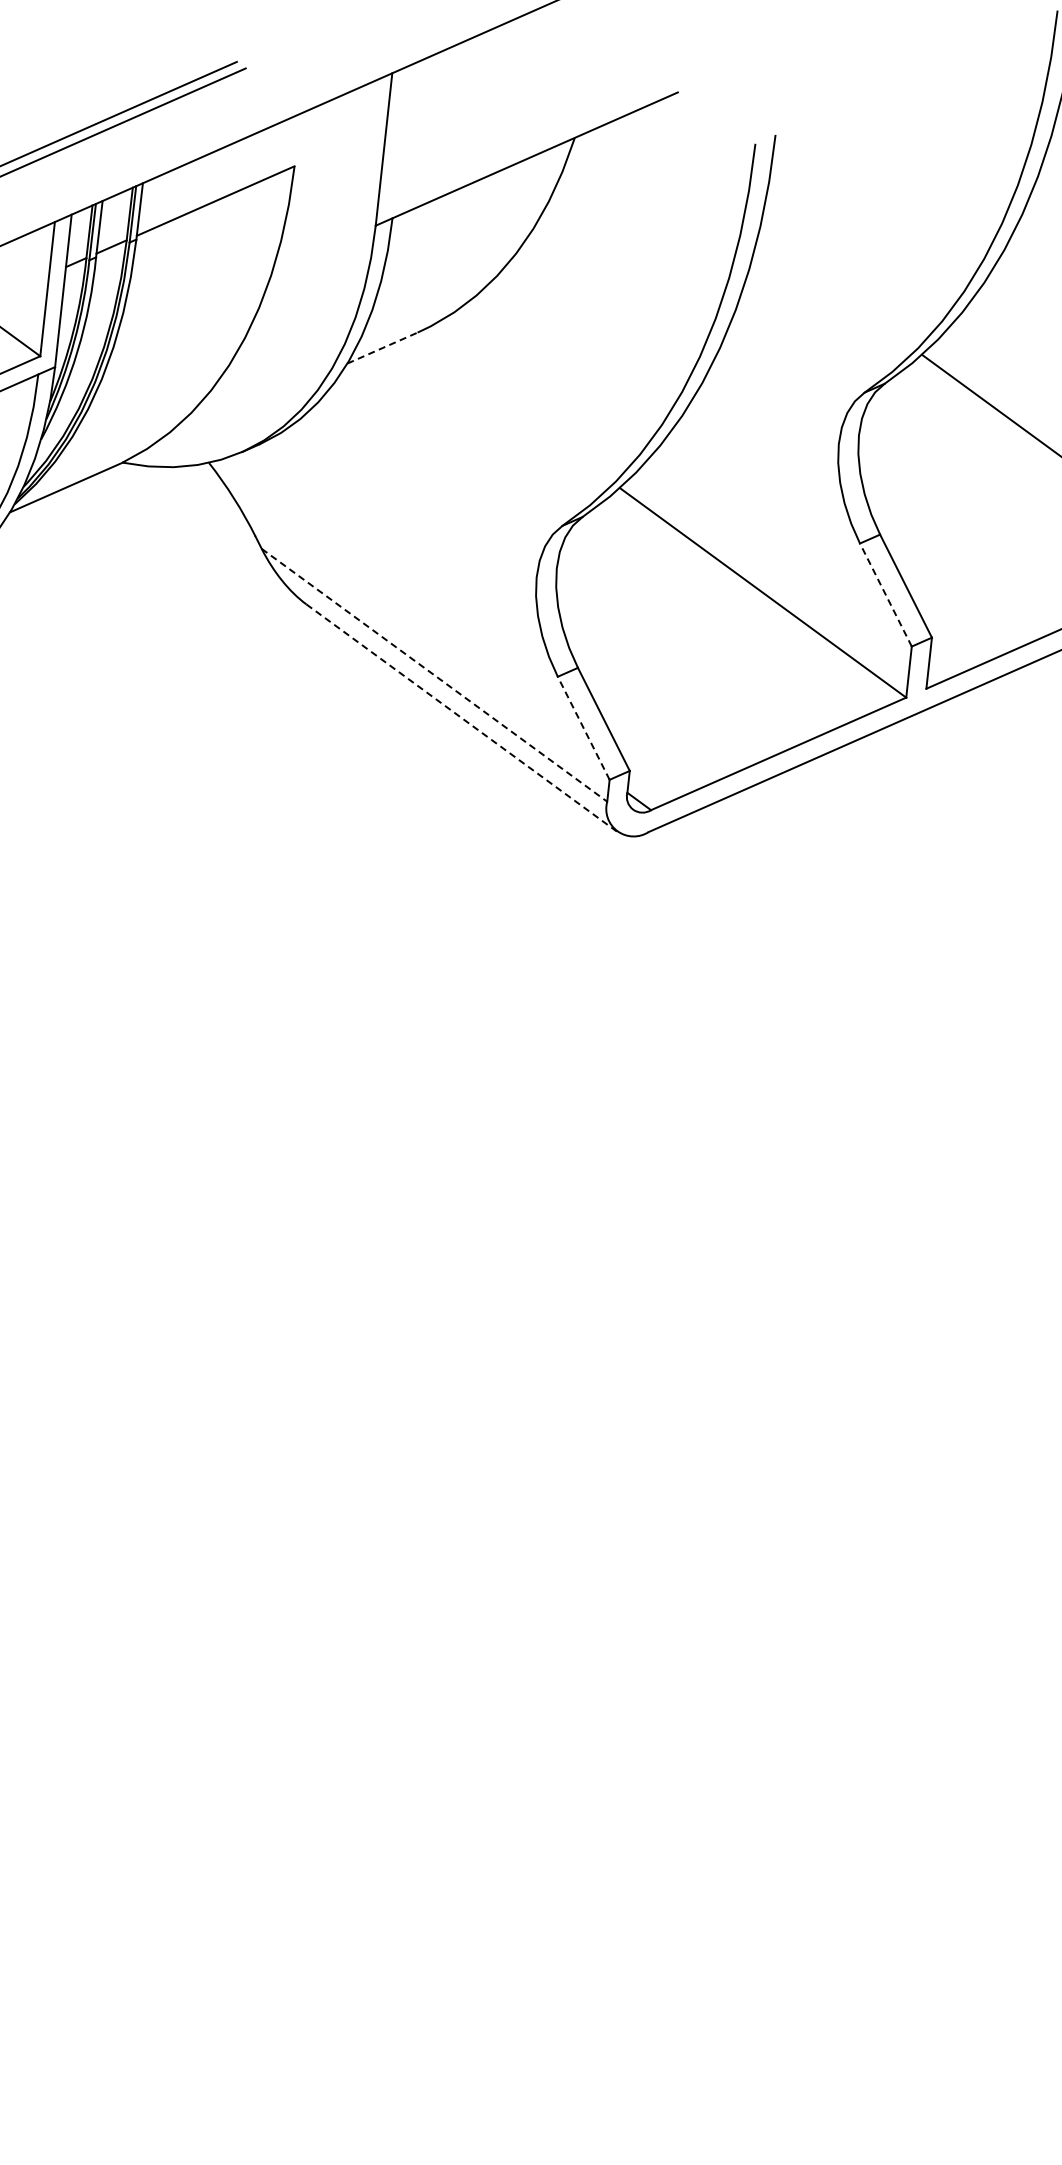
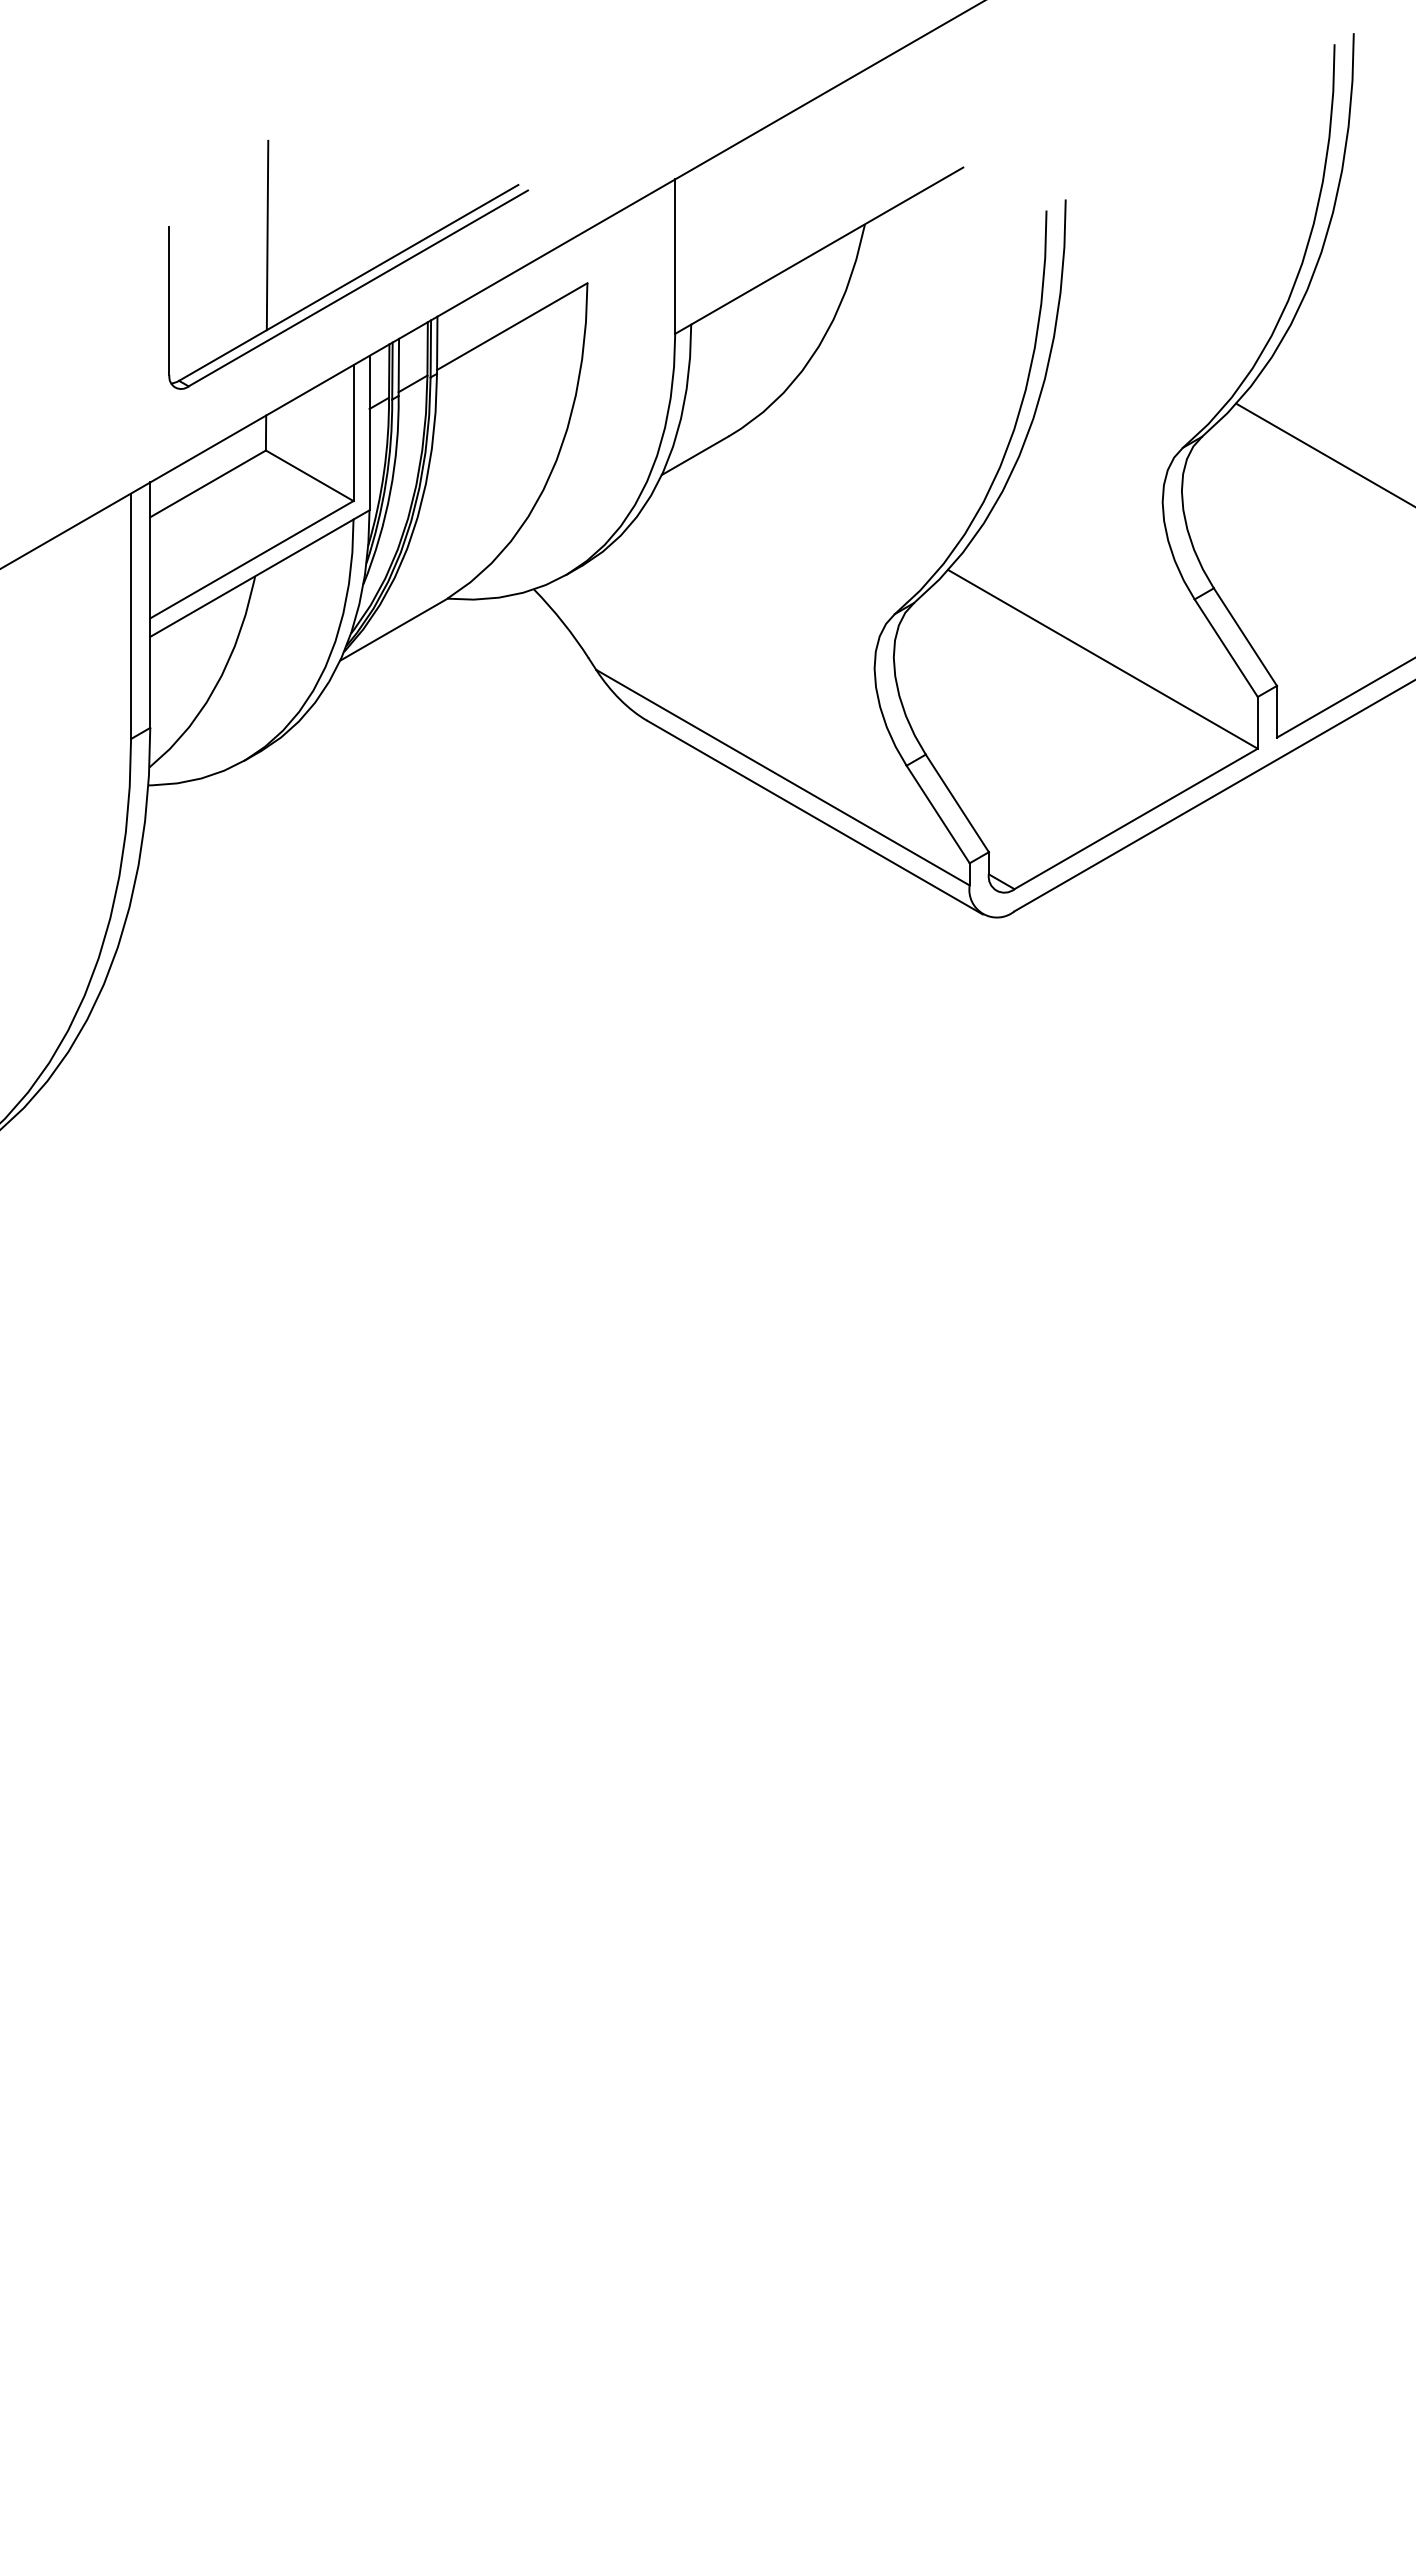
line: (382, 347) -> (695, 455), dashed -> solid
line: (885, 594) -> (1225, 647), dashed -> solid
line: (434, 675) -> (782, 777), dashed -> solid
line: (461, 717) -> (814, 817), dashed -> solid
line: (583, 728) -> (937, 814), dashed -> solid

